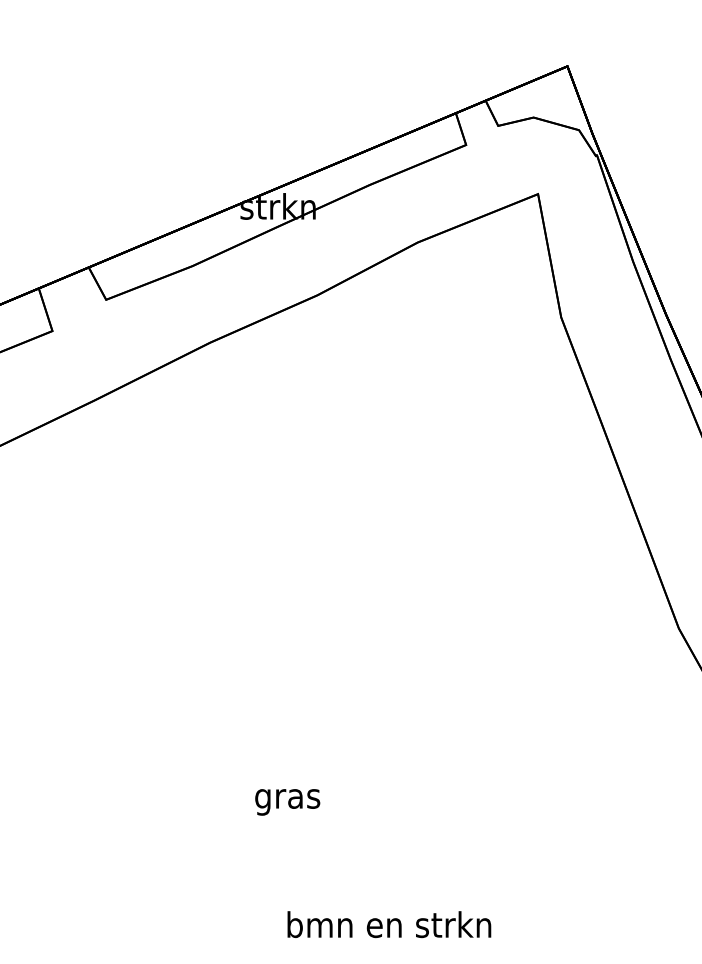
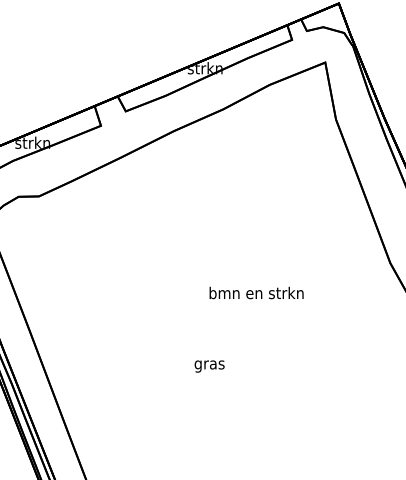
text: (287, 802) -> (209, 366), moved
text: (389, 923) -> (256, 292), moved

